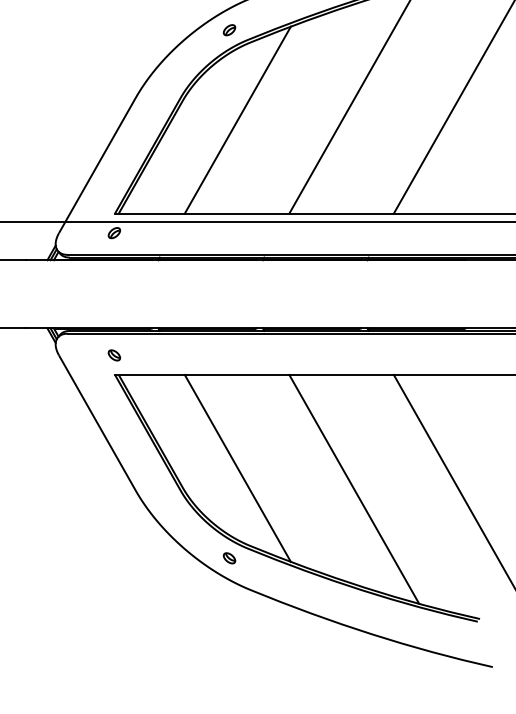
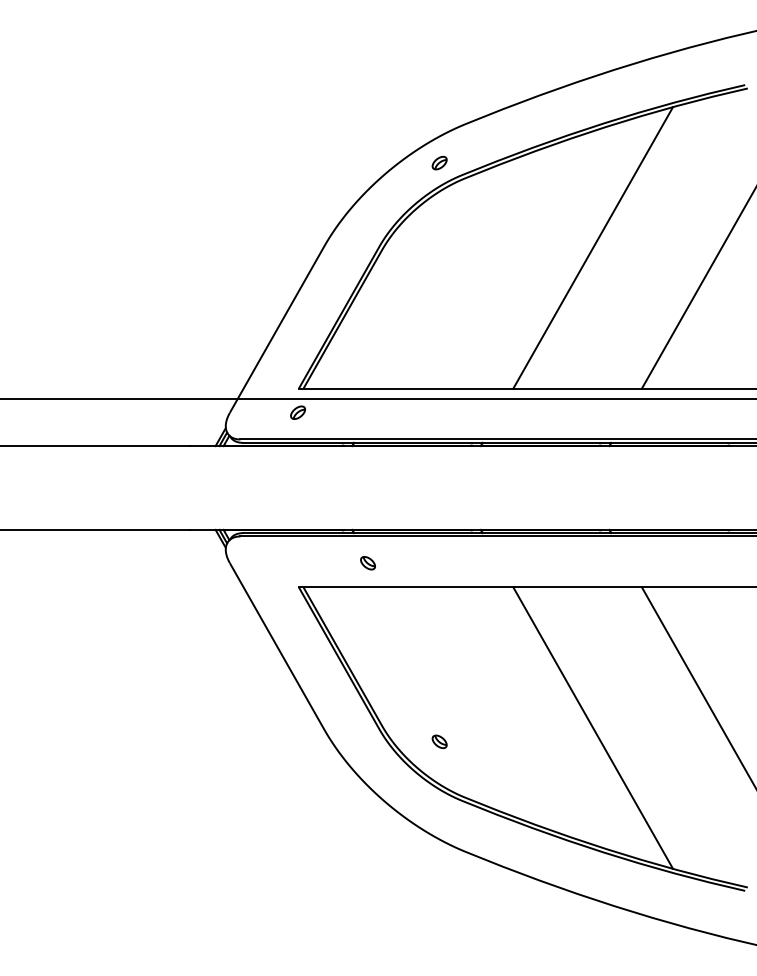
line: (237, 119) -> (449, 273), removed
part: (113, 355) -> (367, 563), moved
line: (237, 468) -> (449, 702), removed
part: (229, 558) -> (439, 741), moved

